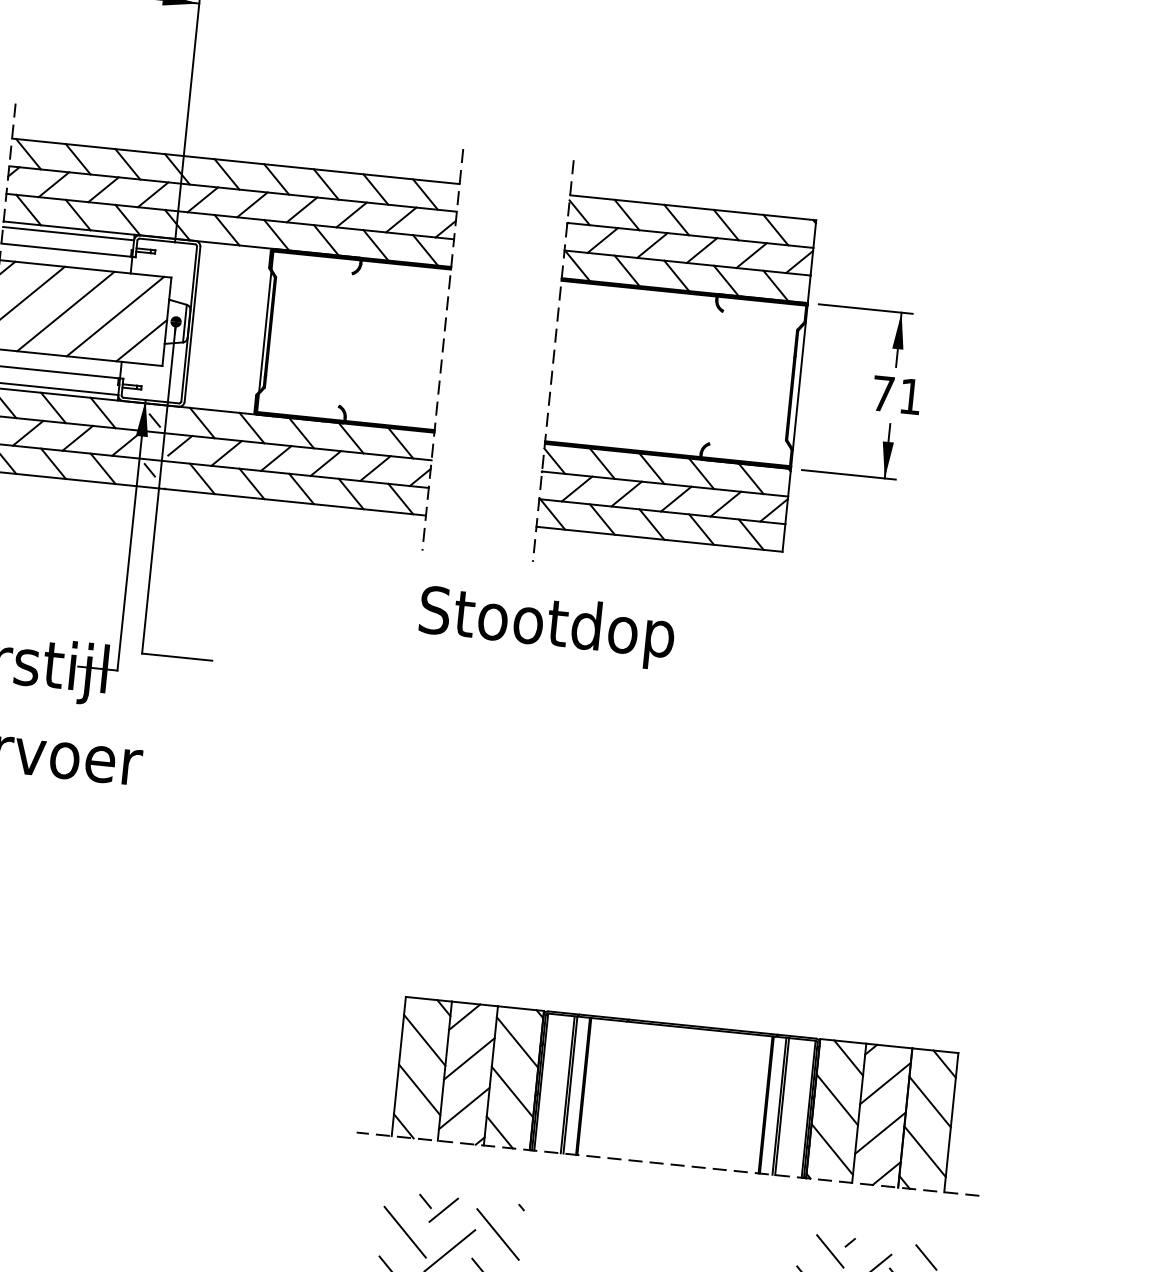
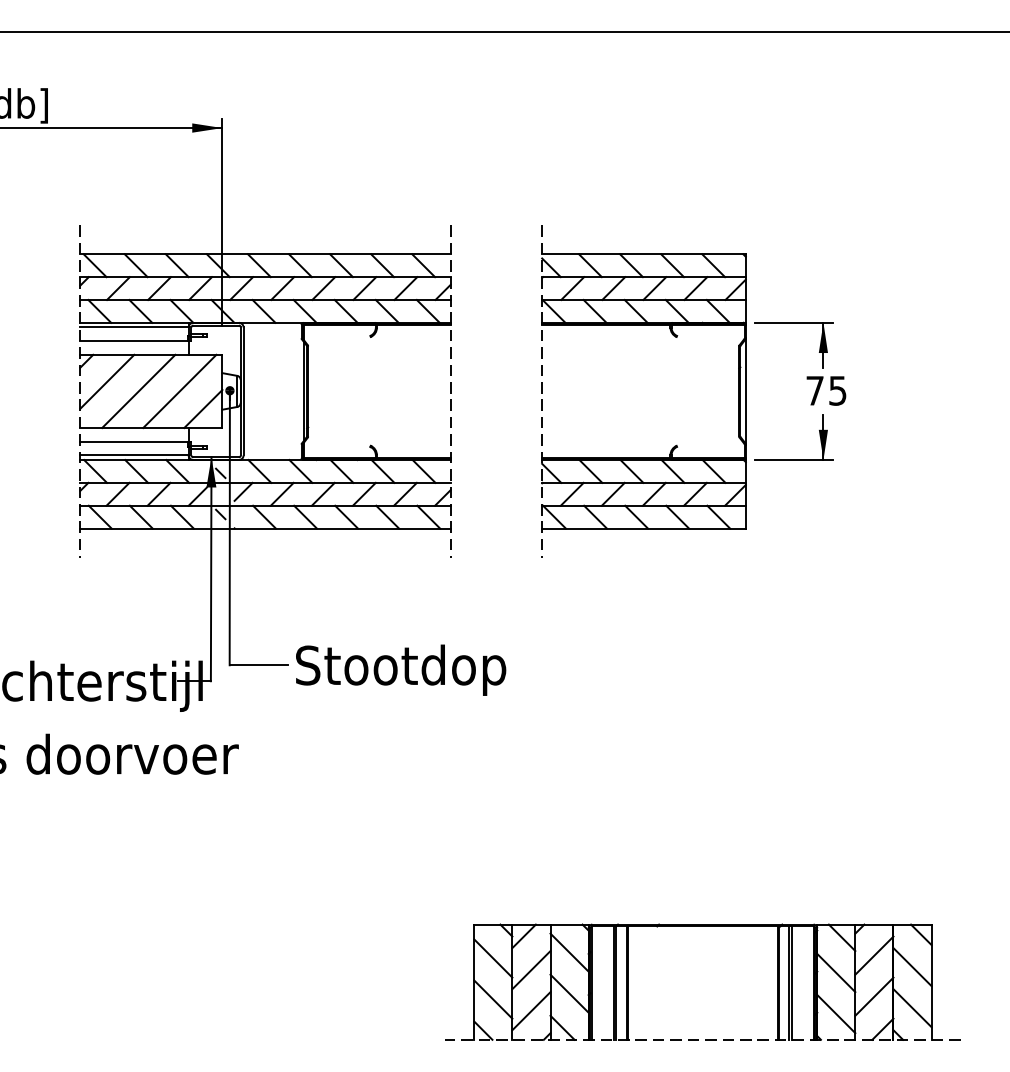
text: (910, 396) -> (837, 390), 71 -> 75
text: (547, 626) -> (401, 669), moved

